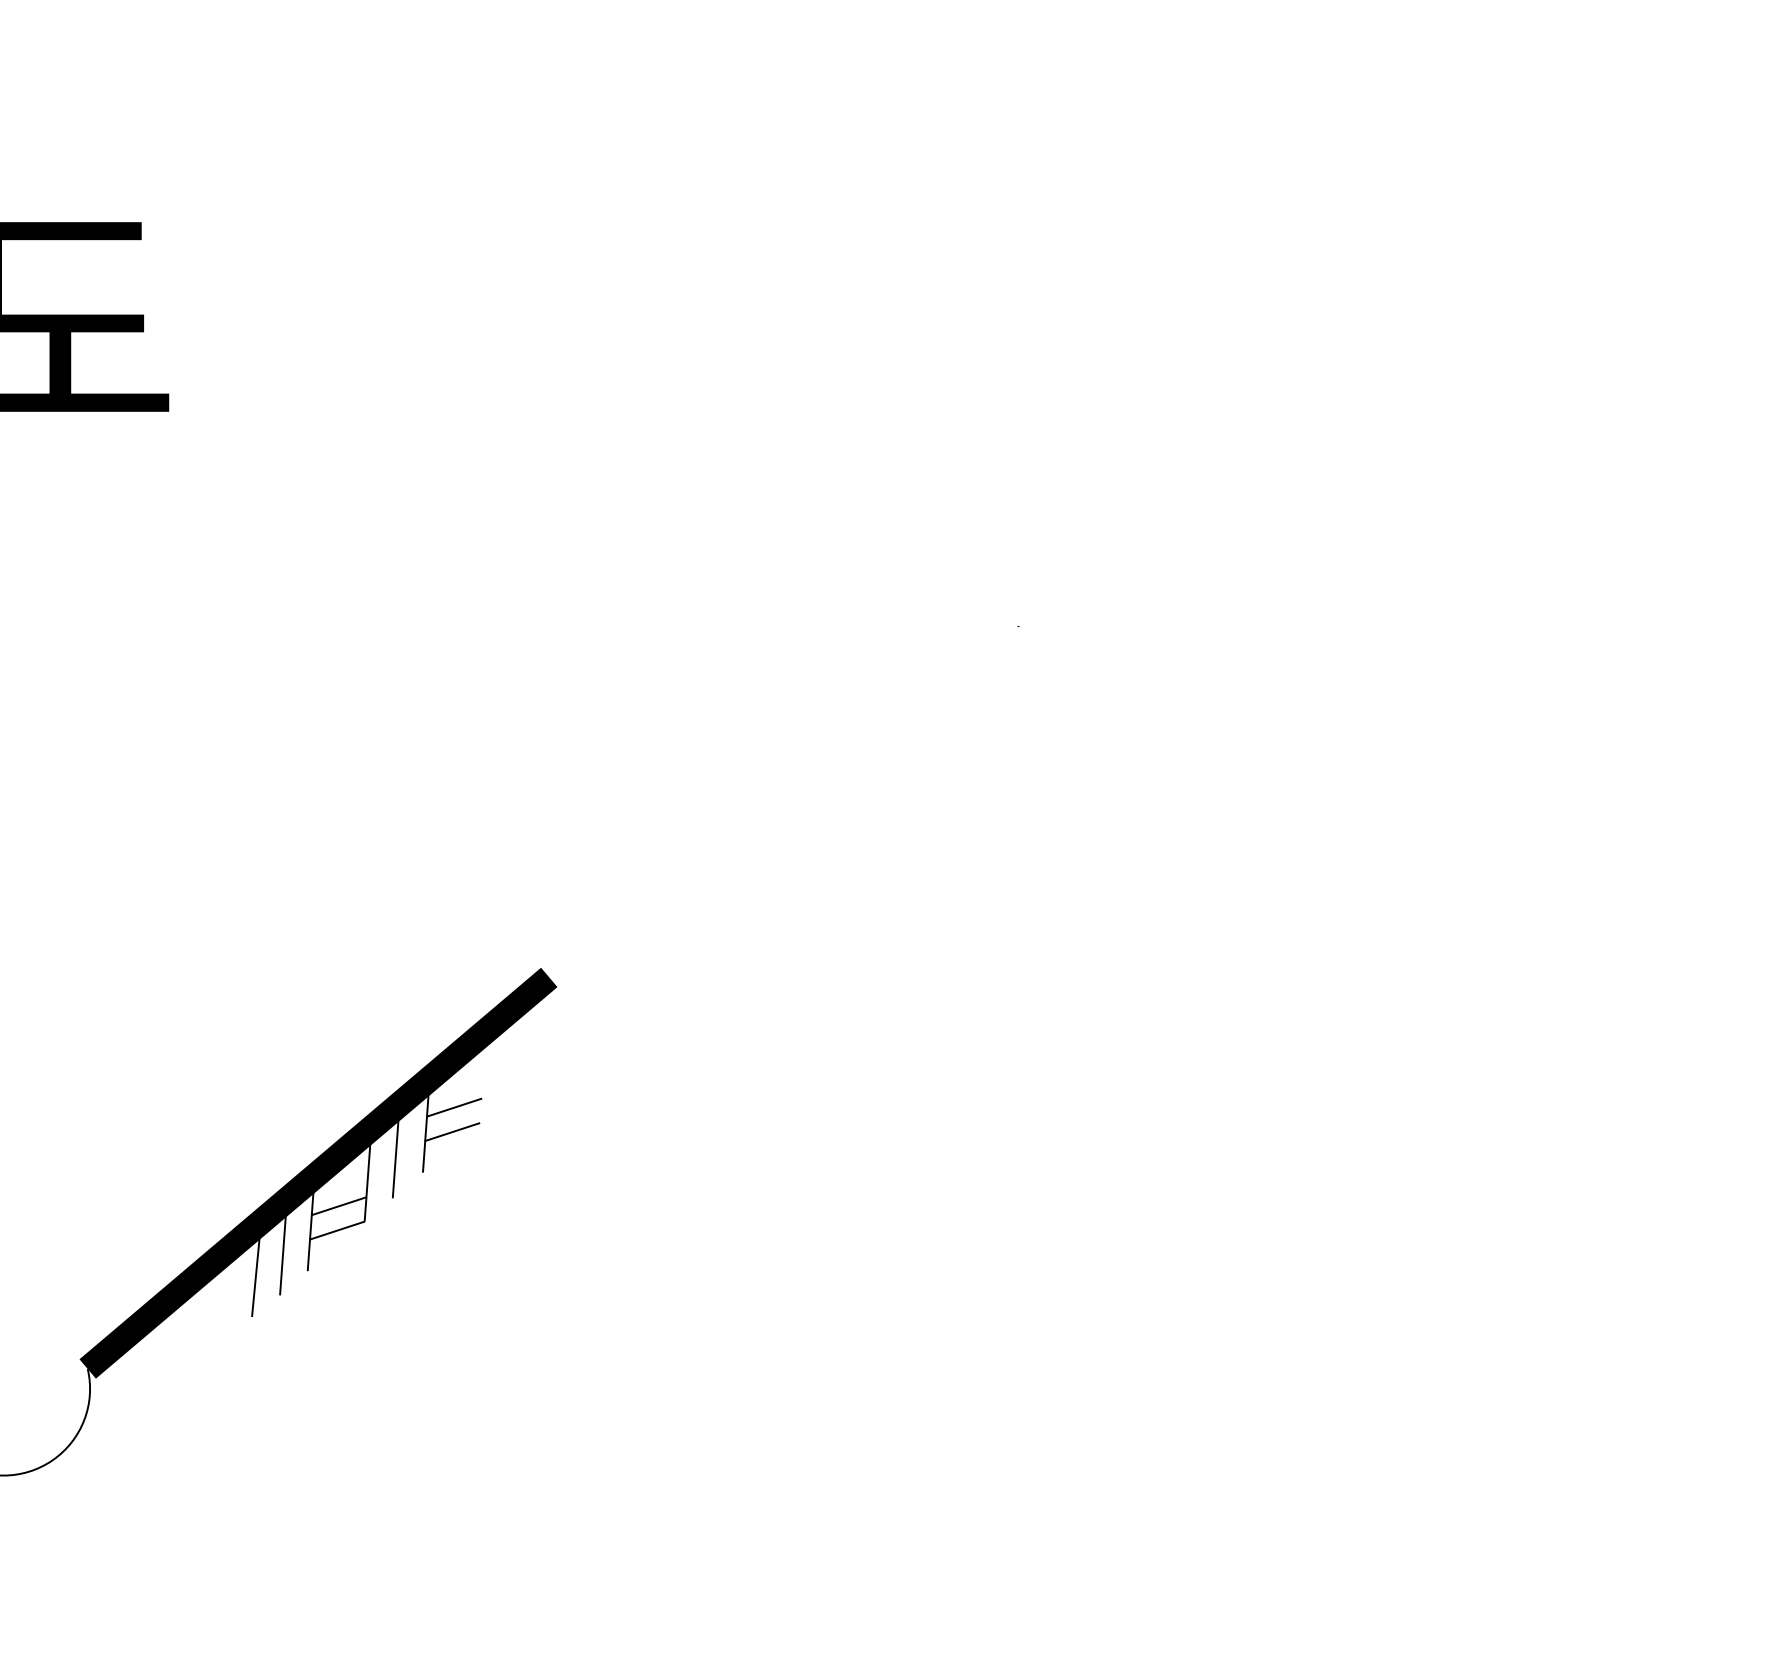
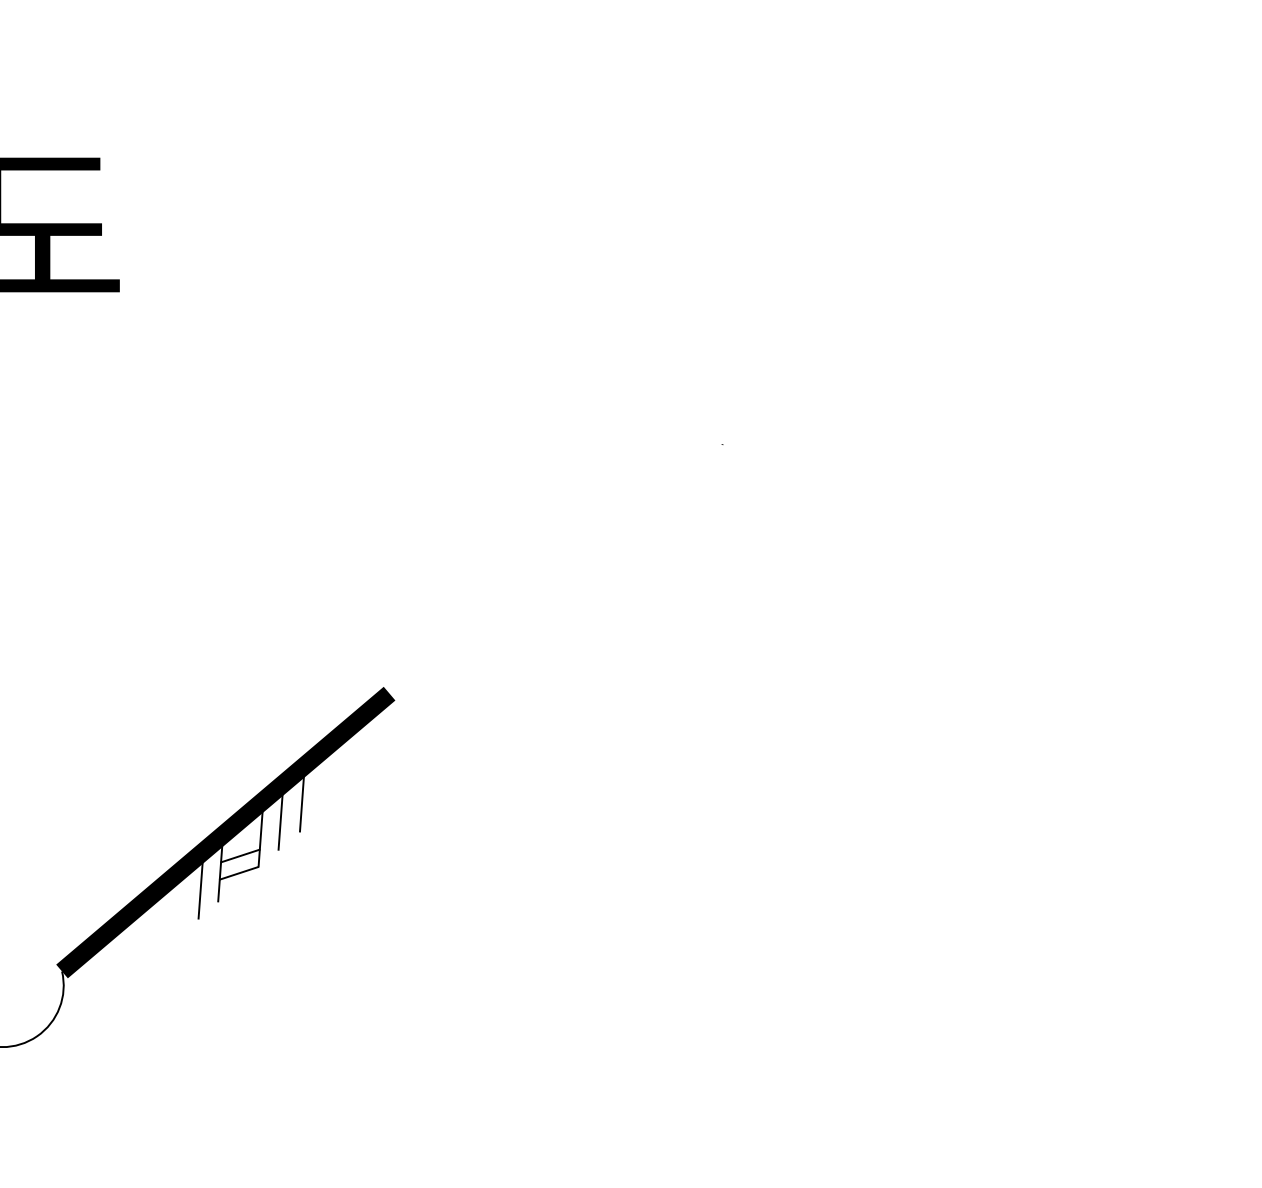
line: (454, 1107) -> (322, 785), removed
line: (452, 1131) -> (320, 802), removed
line: (255, 1276) -> (181, 905), removed

